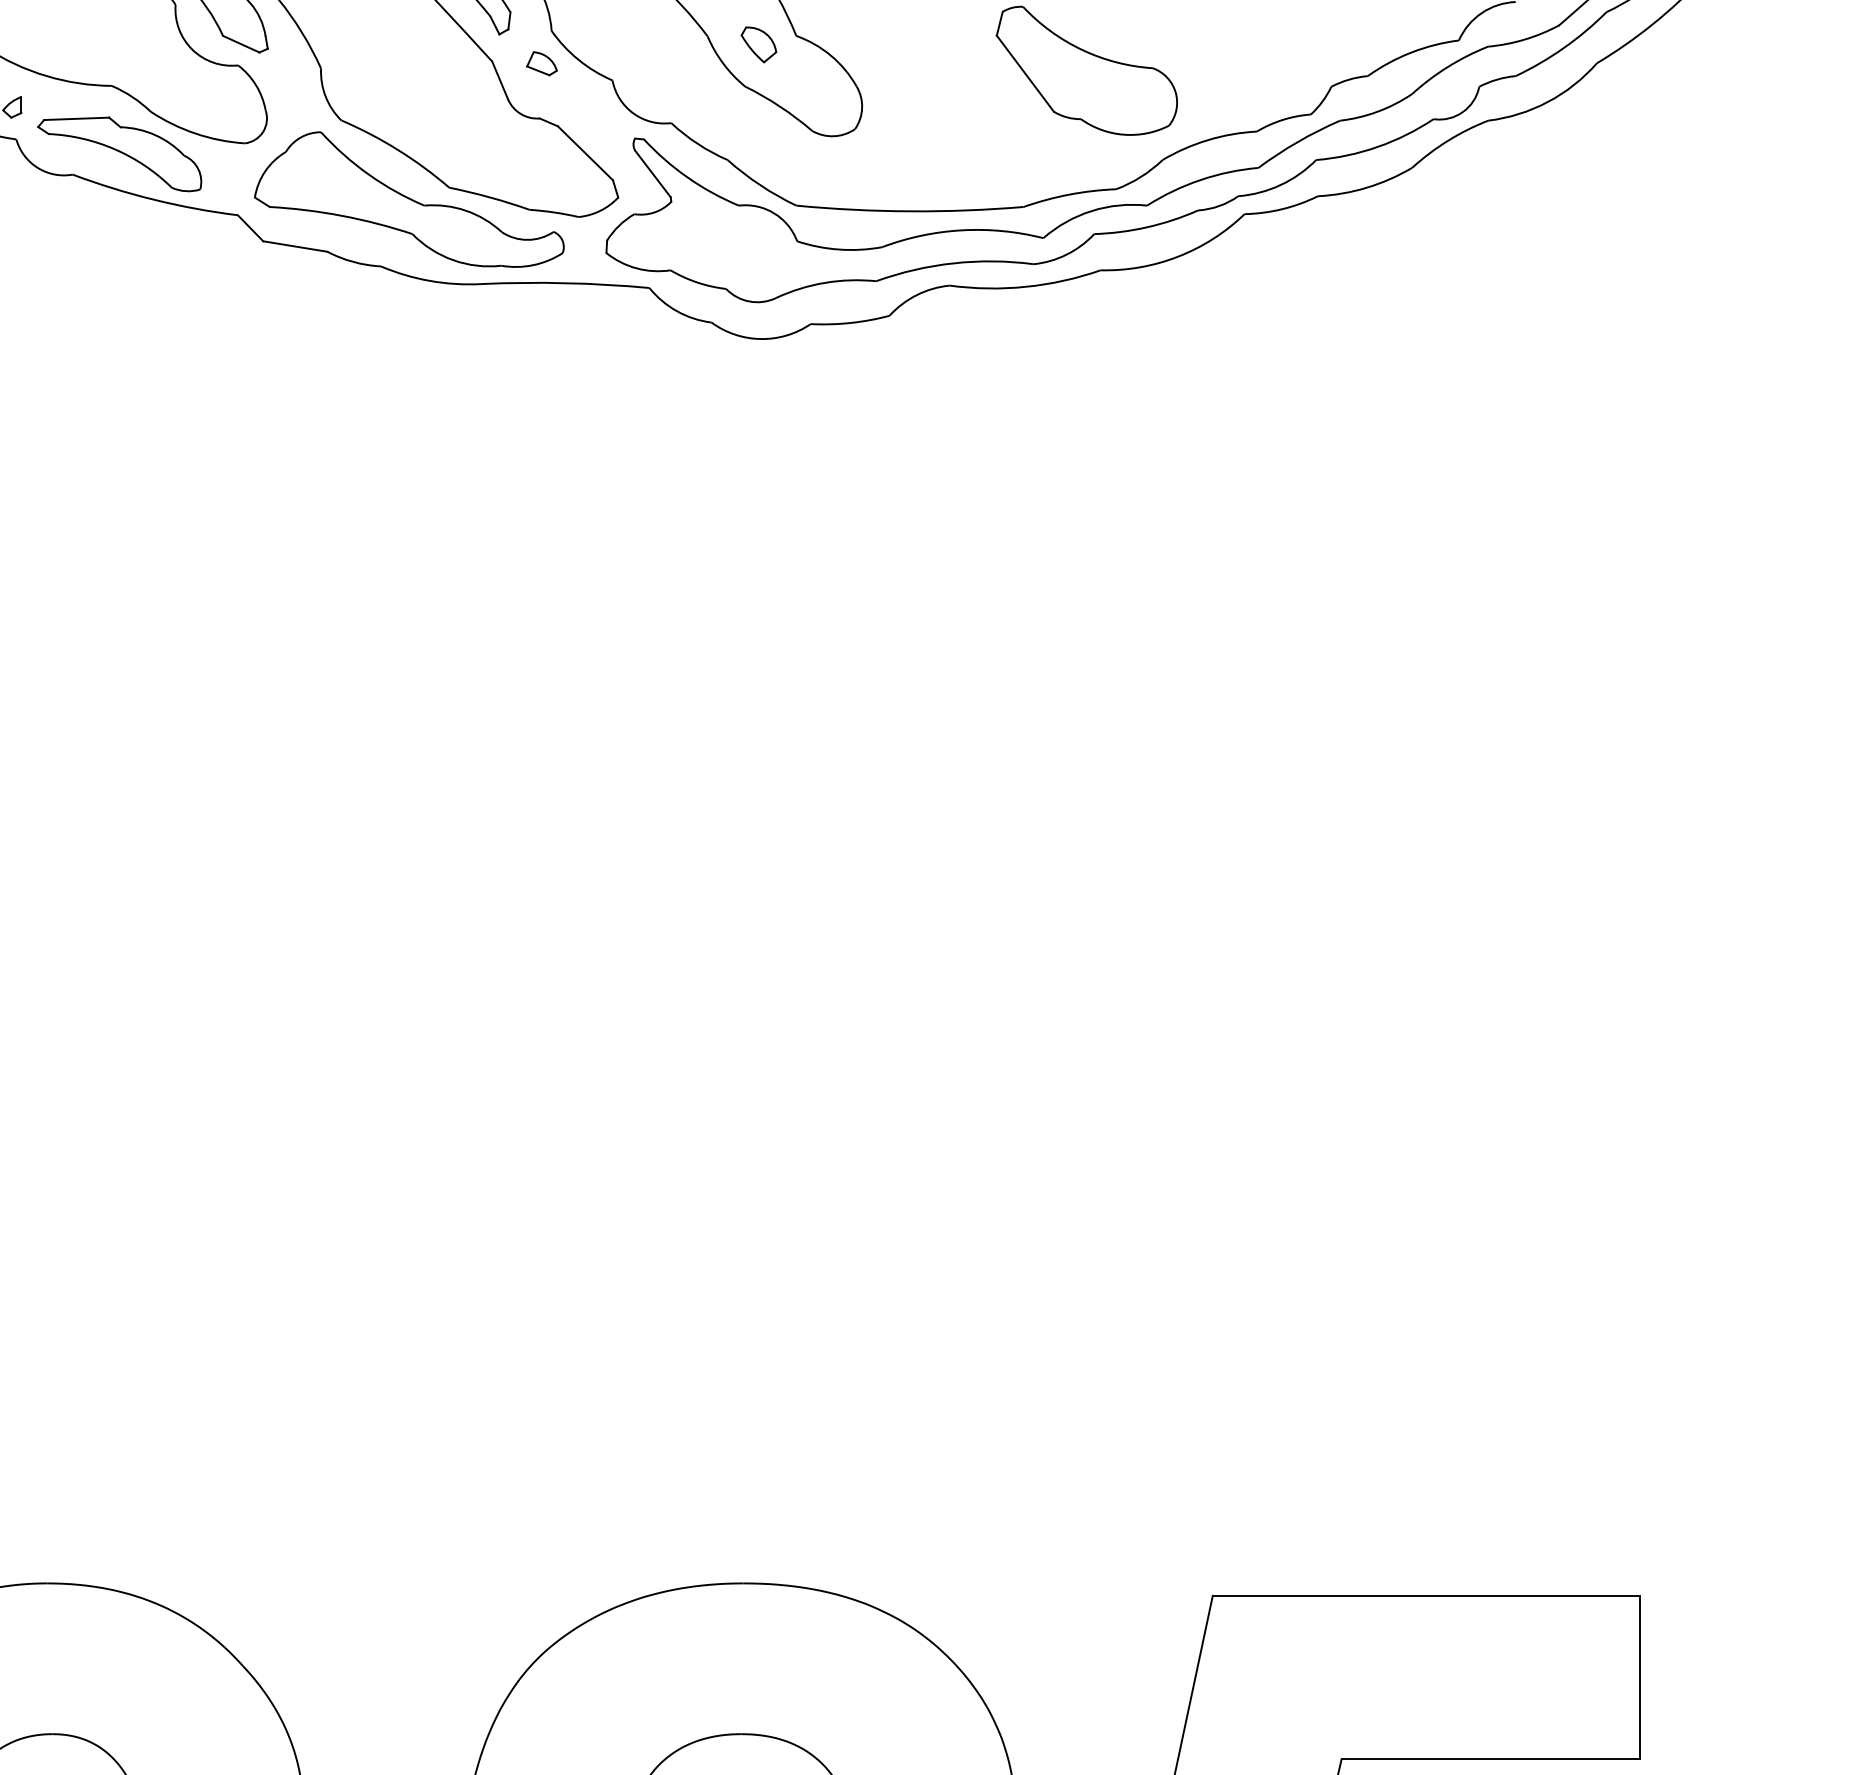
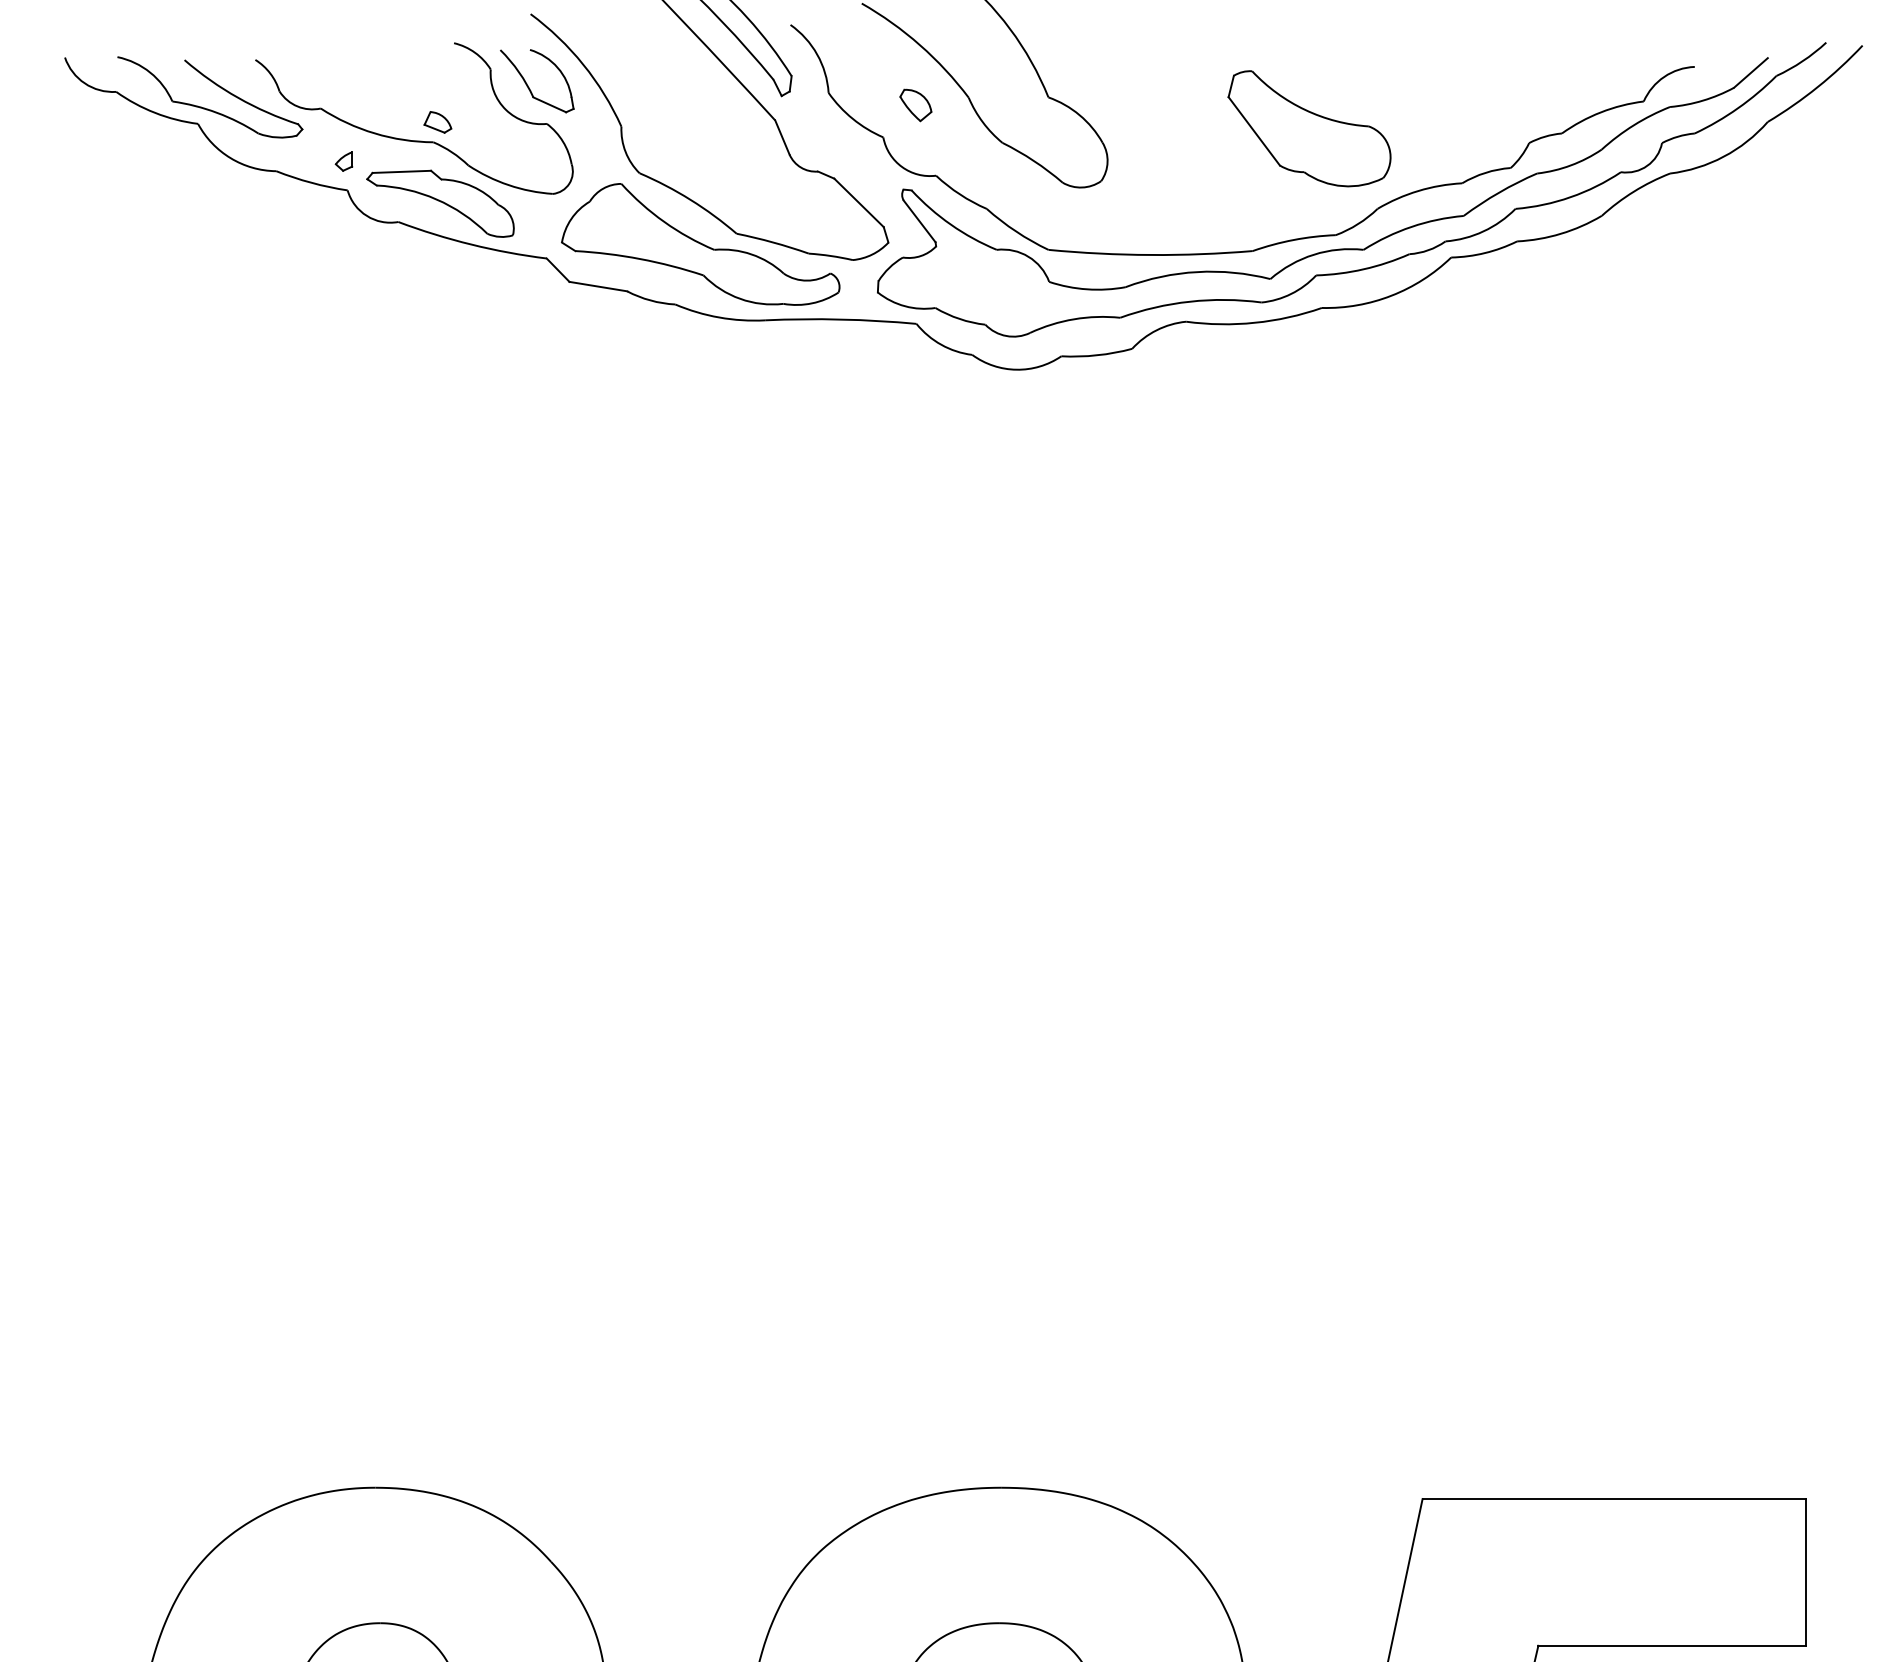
part: (758, 44) -> (915, 105), moved
part: (541, 63) -> (437, 122), moved

